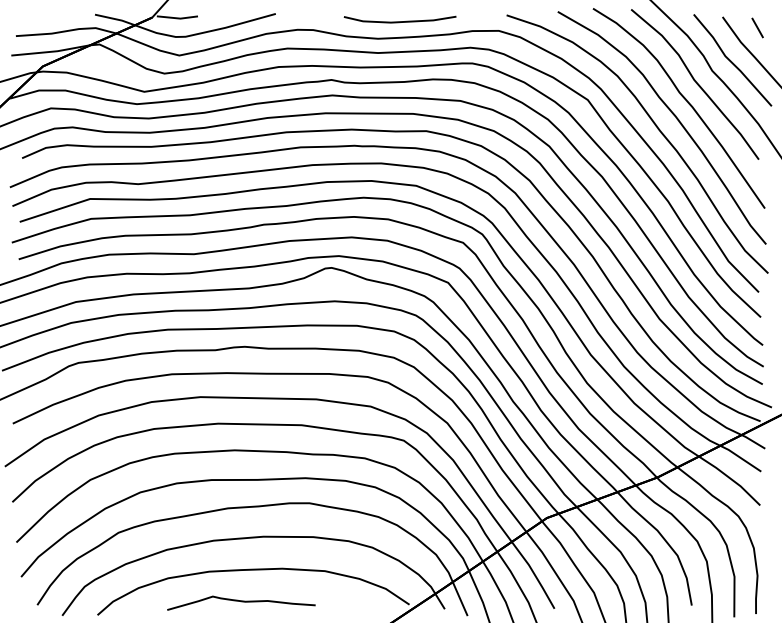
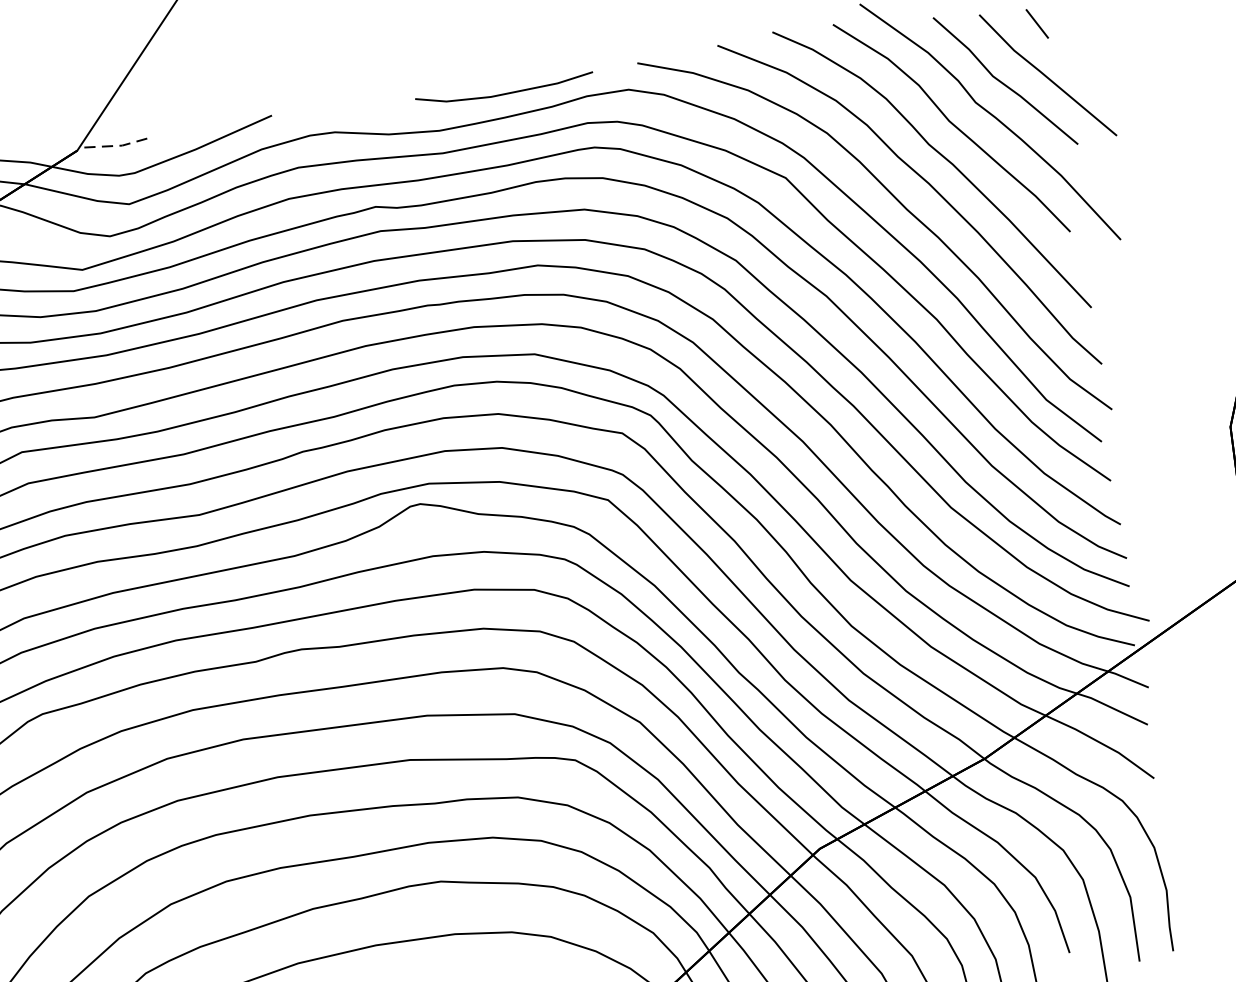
line: (178, 18) -> (119, 145), solid -> dashed
line: (399, 21) -> (504, 93), moved

